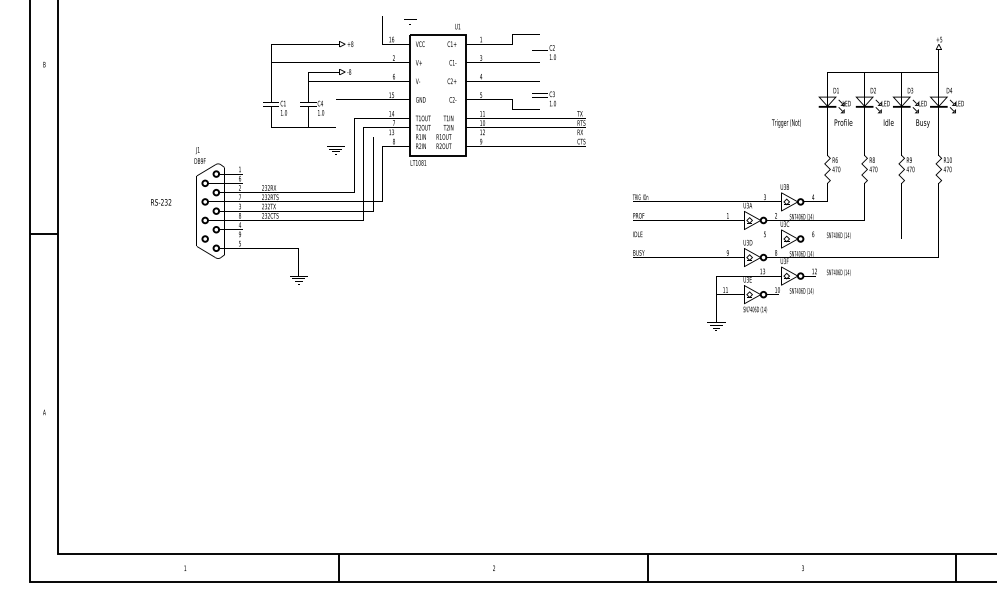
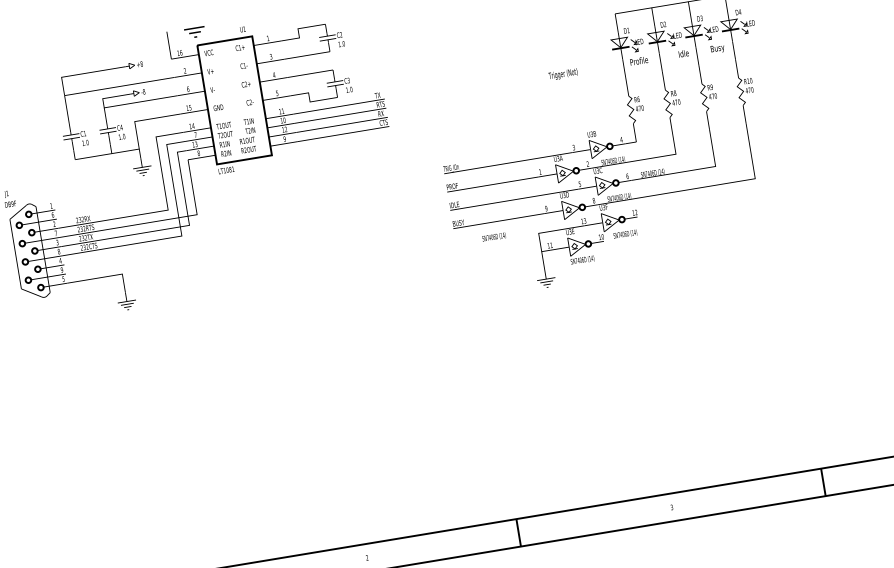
part: (410, 21) -> (195, 32), size x1.6
text: (786, 123) -> (563, 74), moved
text: (838, 272) -> (493, 237), moved

